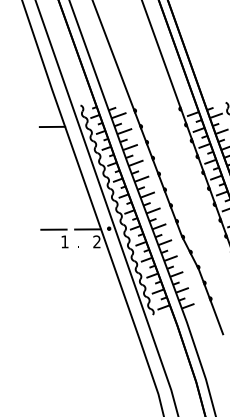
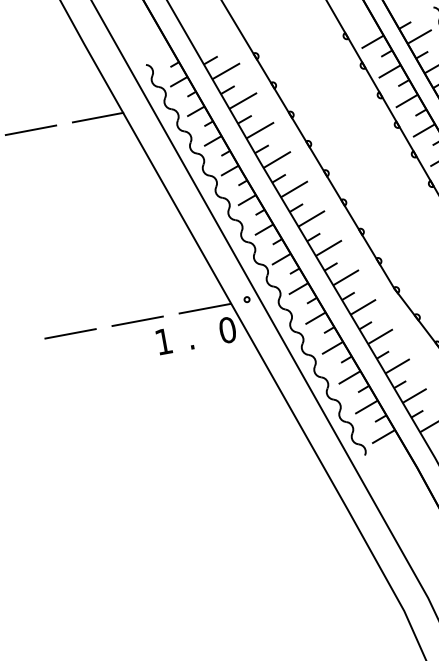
line: (18, 127) -> (30, 130), added
line: (19, 229) -> (69, 333), added
text: (96, 241) -> (226, 329), 2 -> 0

